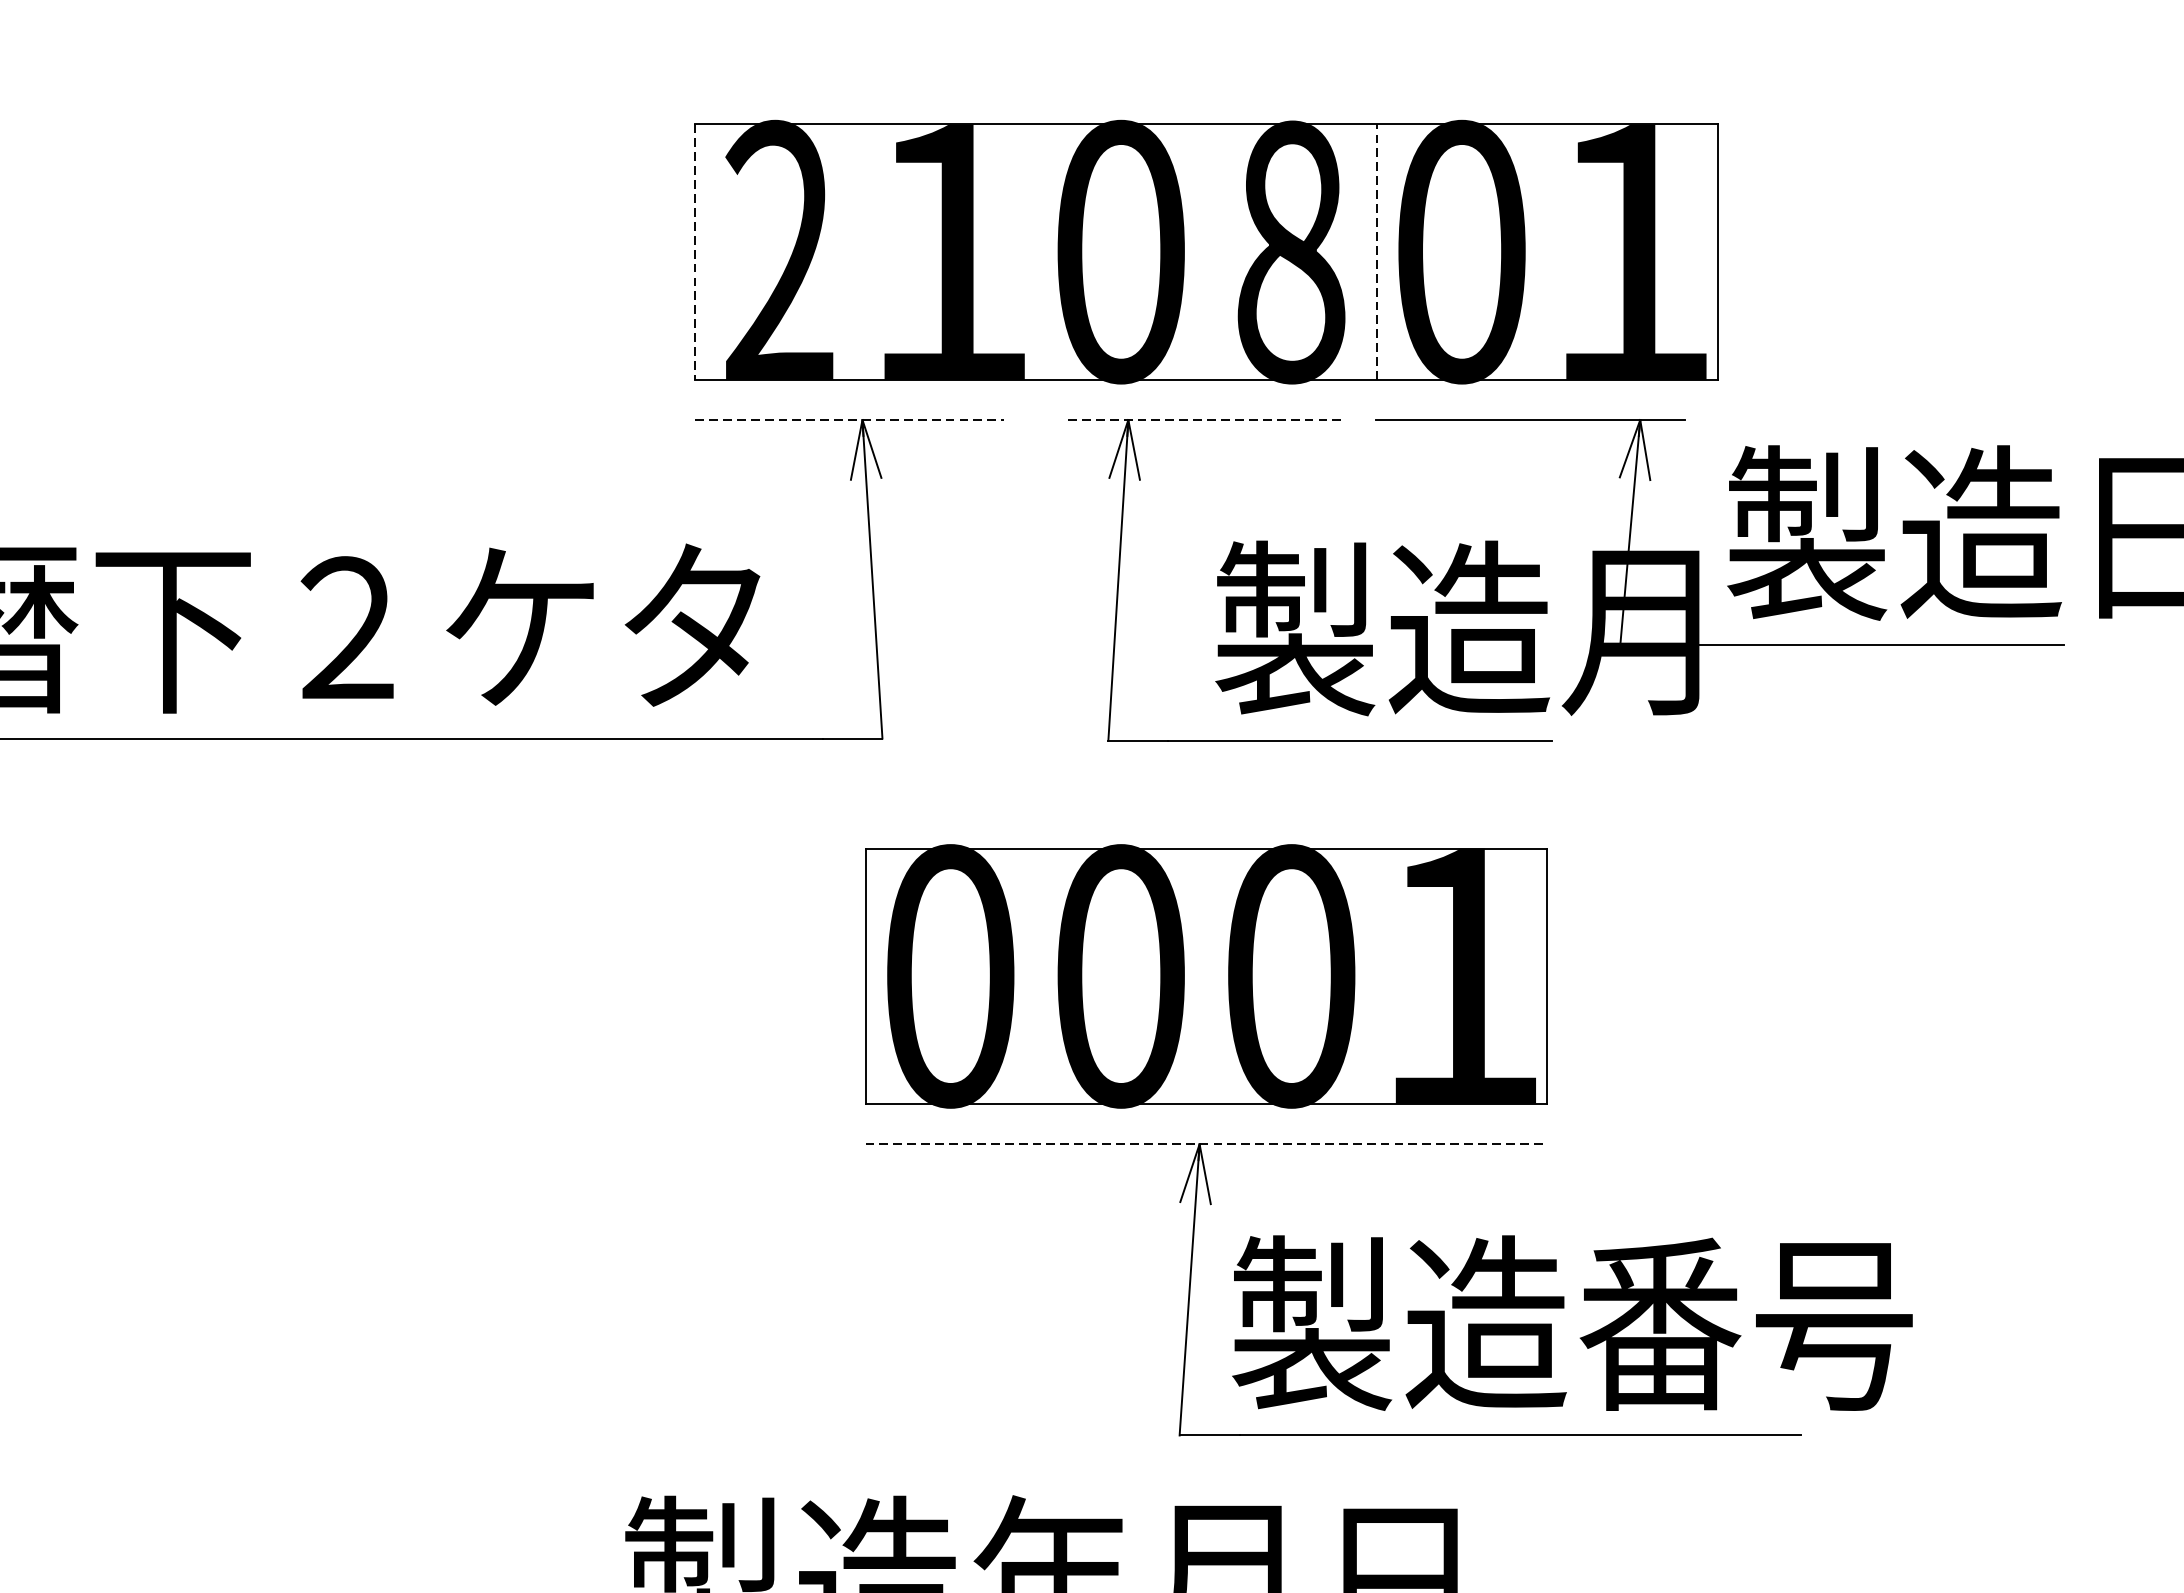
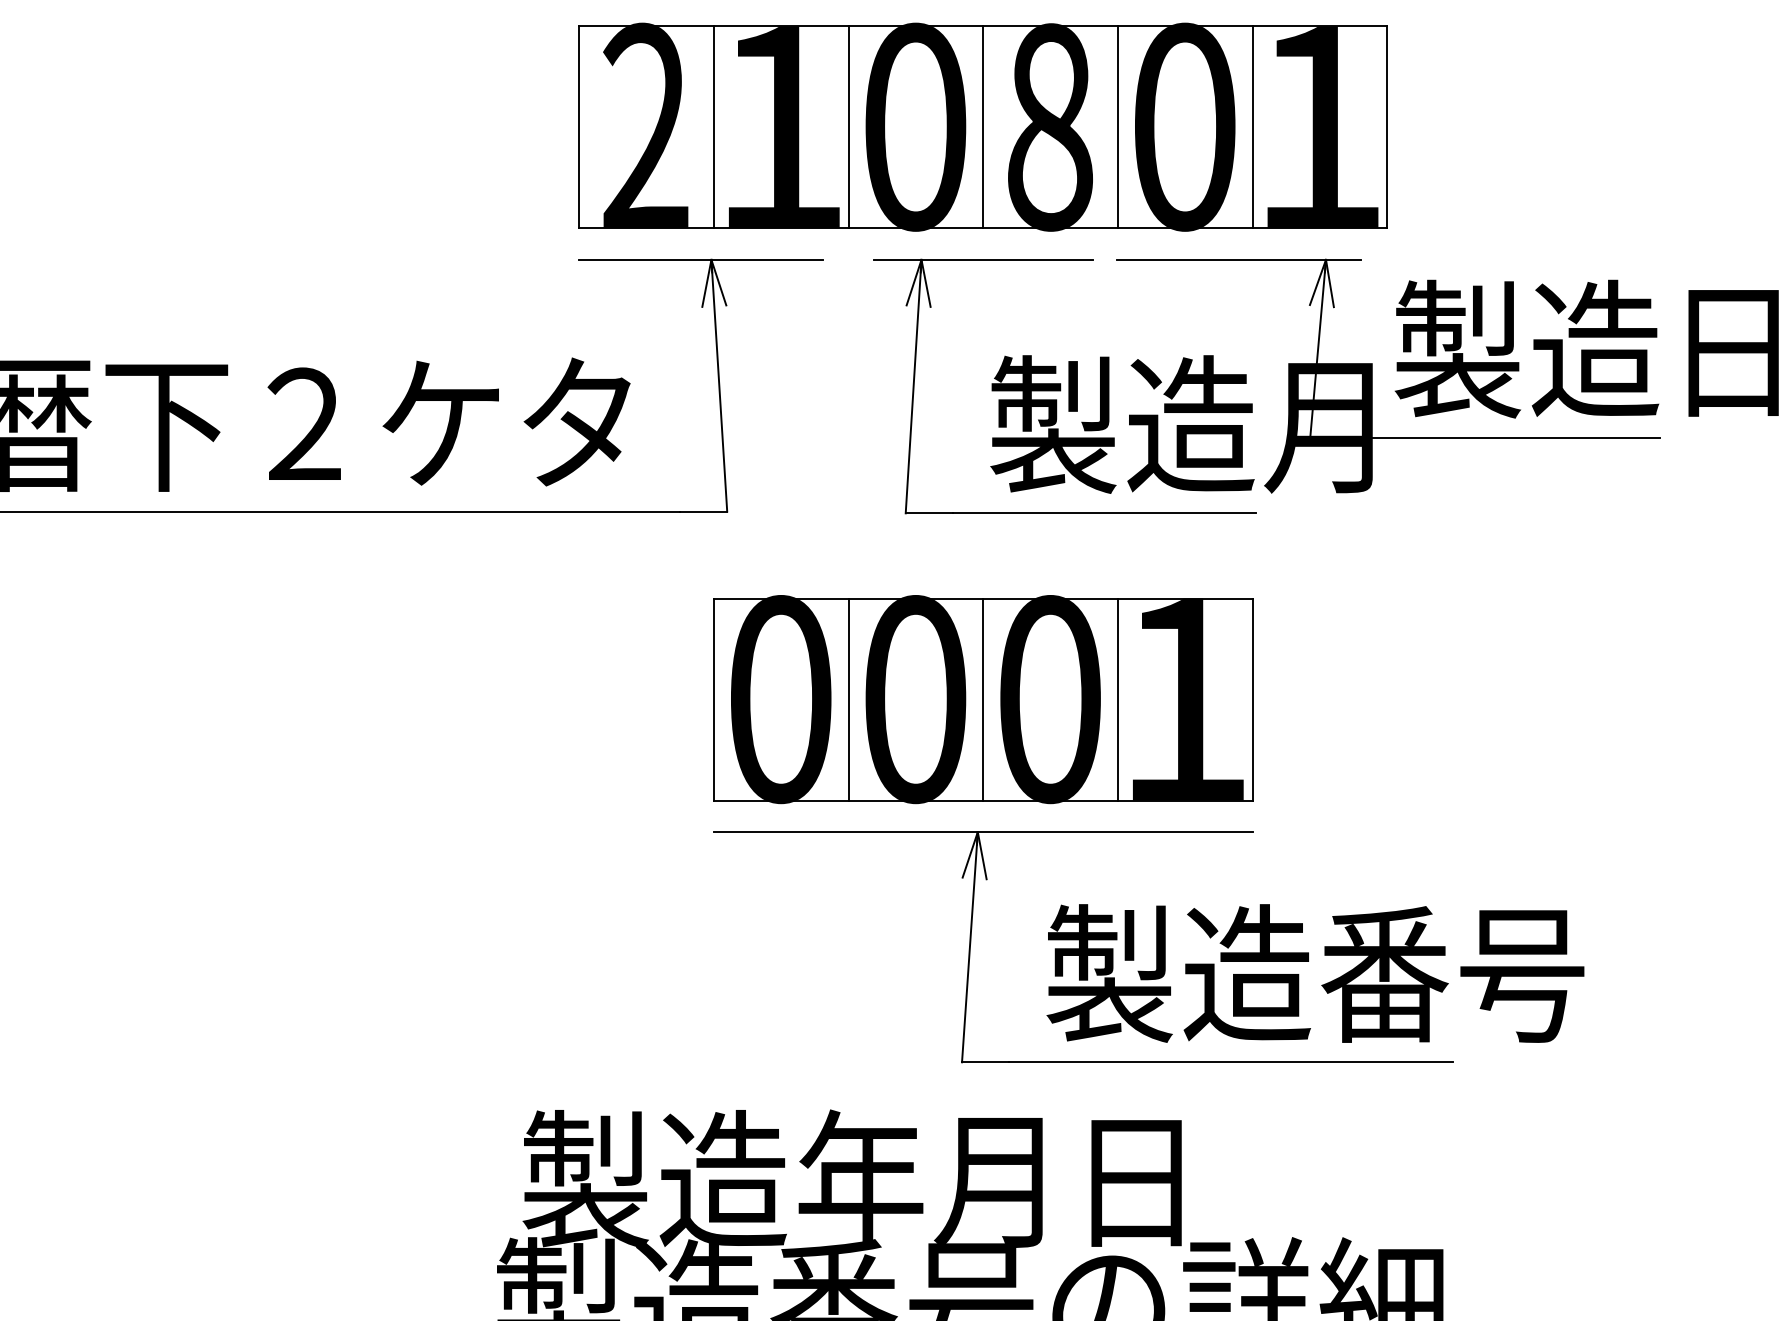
line: (1376, 251) -> (1117, 126), dashed -> solid
line: (695, 252) -> (579, 127), dashed -> solid
line: (865, 252) -> (713, 127), added
line: (1035, 252) -> (848, 127), added
line: (1206, 252) -> (983, 127), added
line: (1547, 252) -> (1252, 127), added
line: (849, 419) -> (701, 259), dashed -> solid
line: (1206, 419) -> (983, 259), dashed -> solid
line: (1035, 976) -> (848, 699), added
line: (1206, 976) -> (983, 699), added
line: (1376, 976) -> (1117, 699), added
line: (1206, 1144) -> (983, 832), dashed -> solid
text: (1572, 1323) -> (1315, 973), moved

